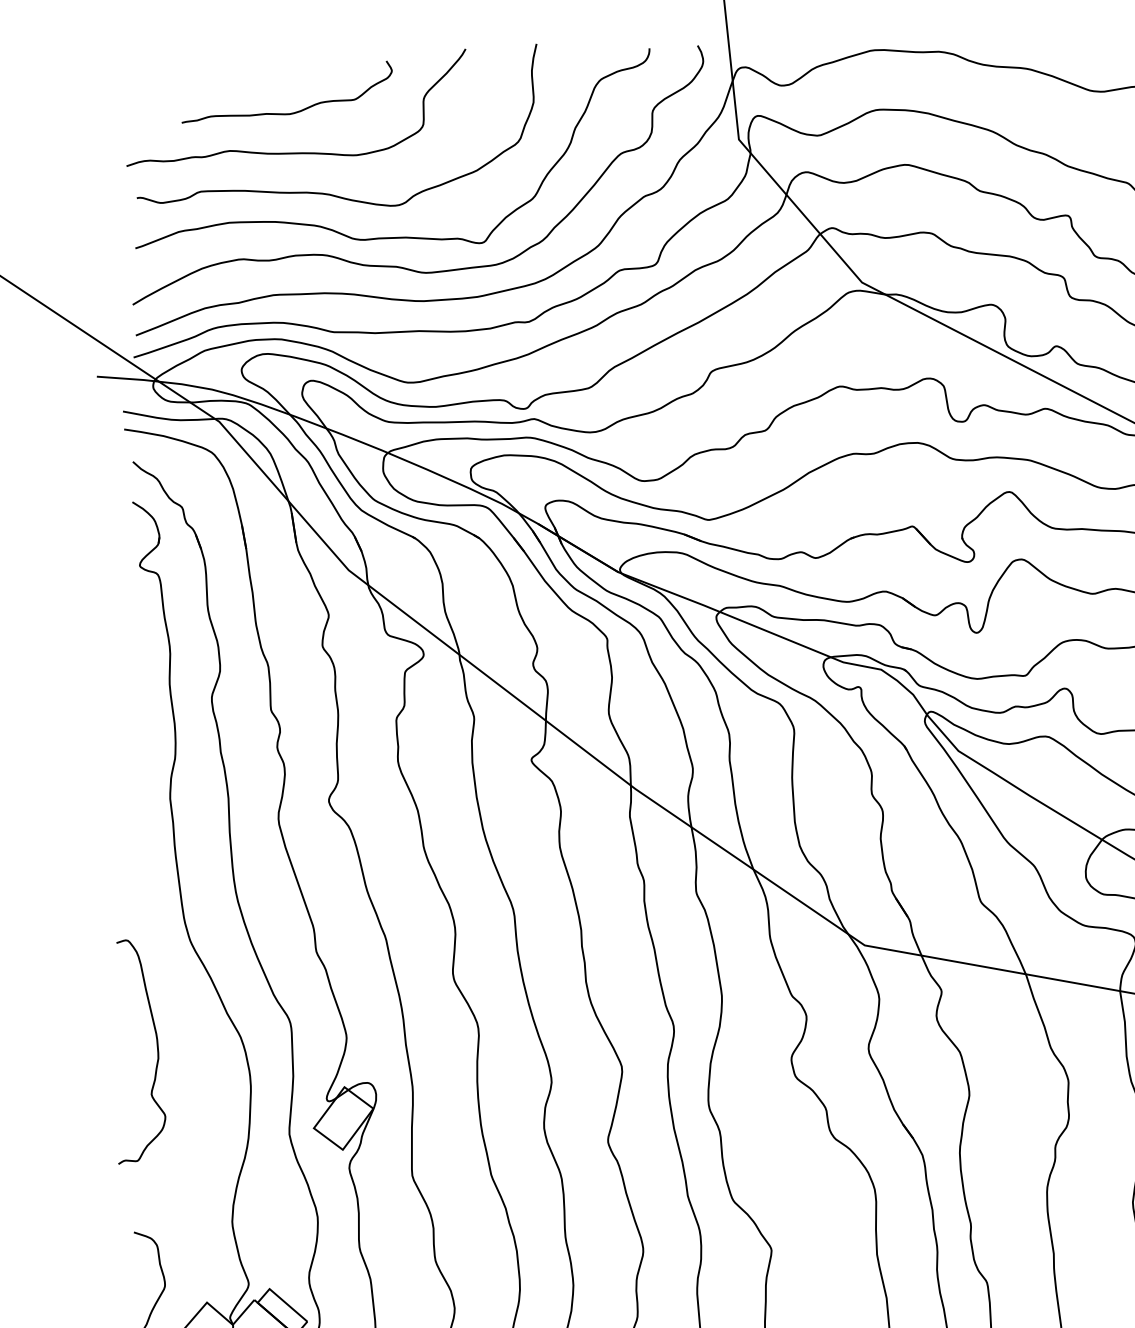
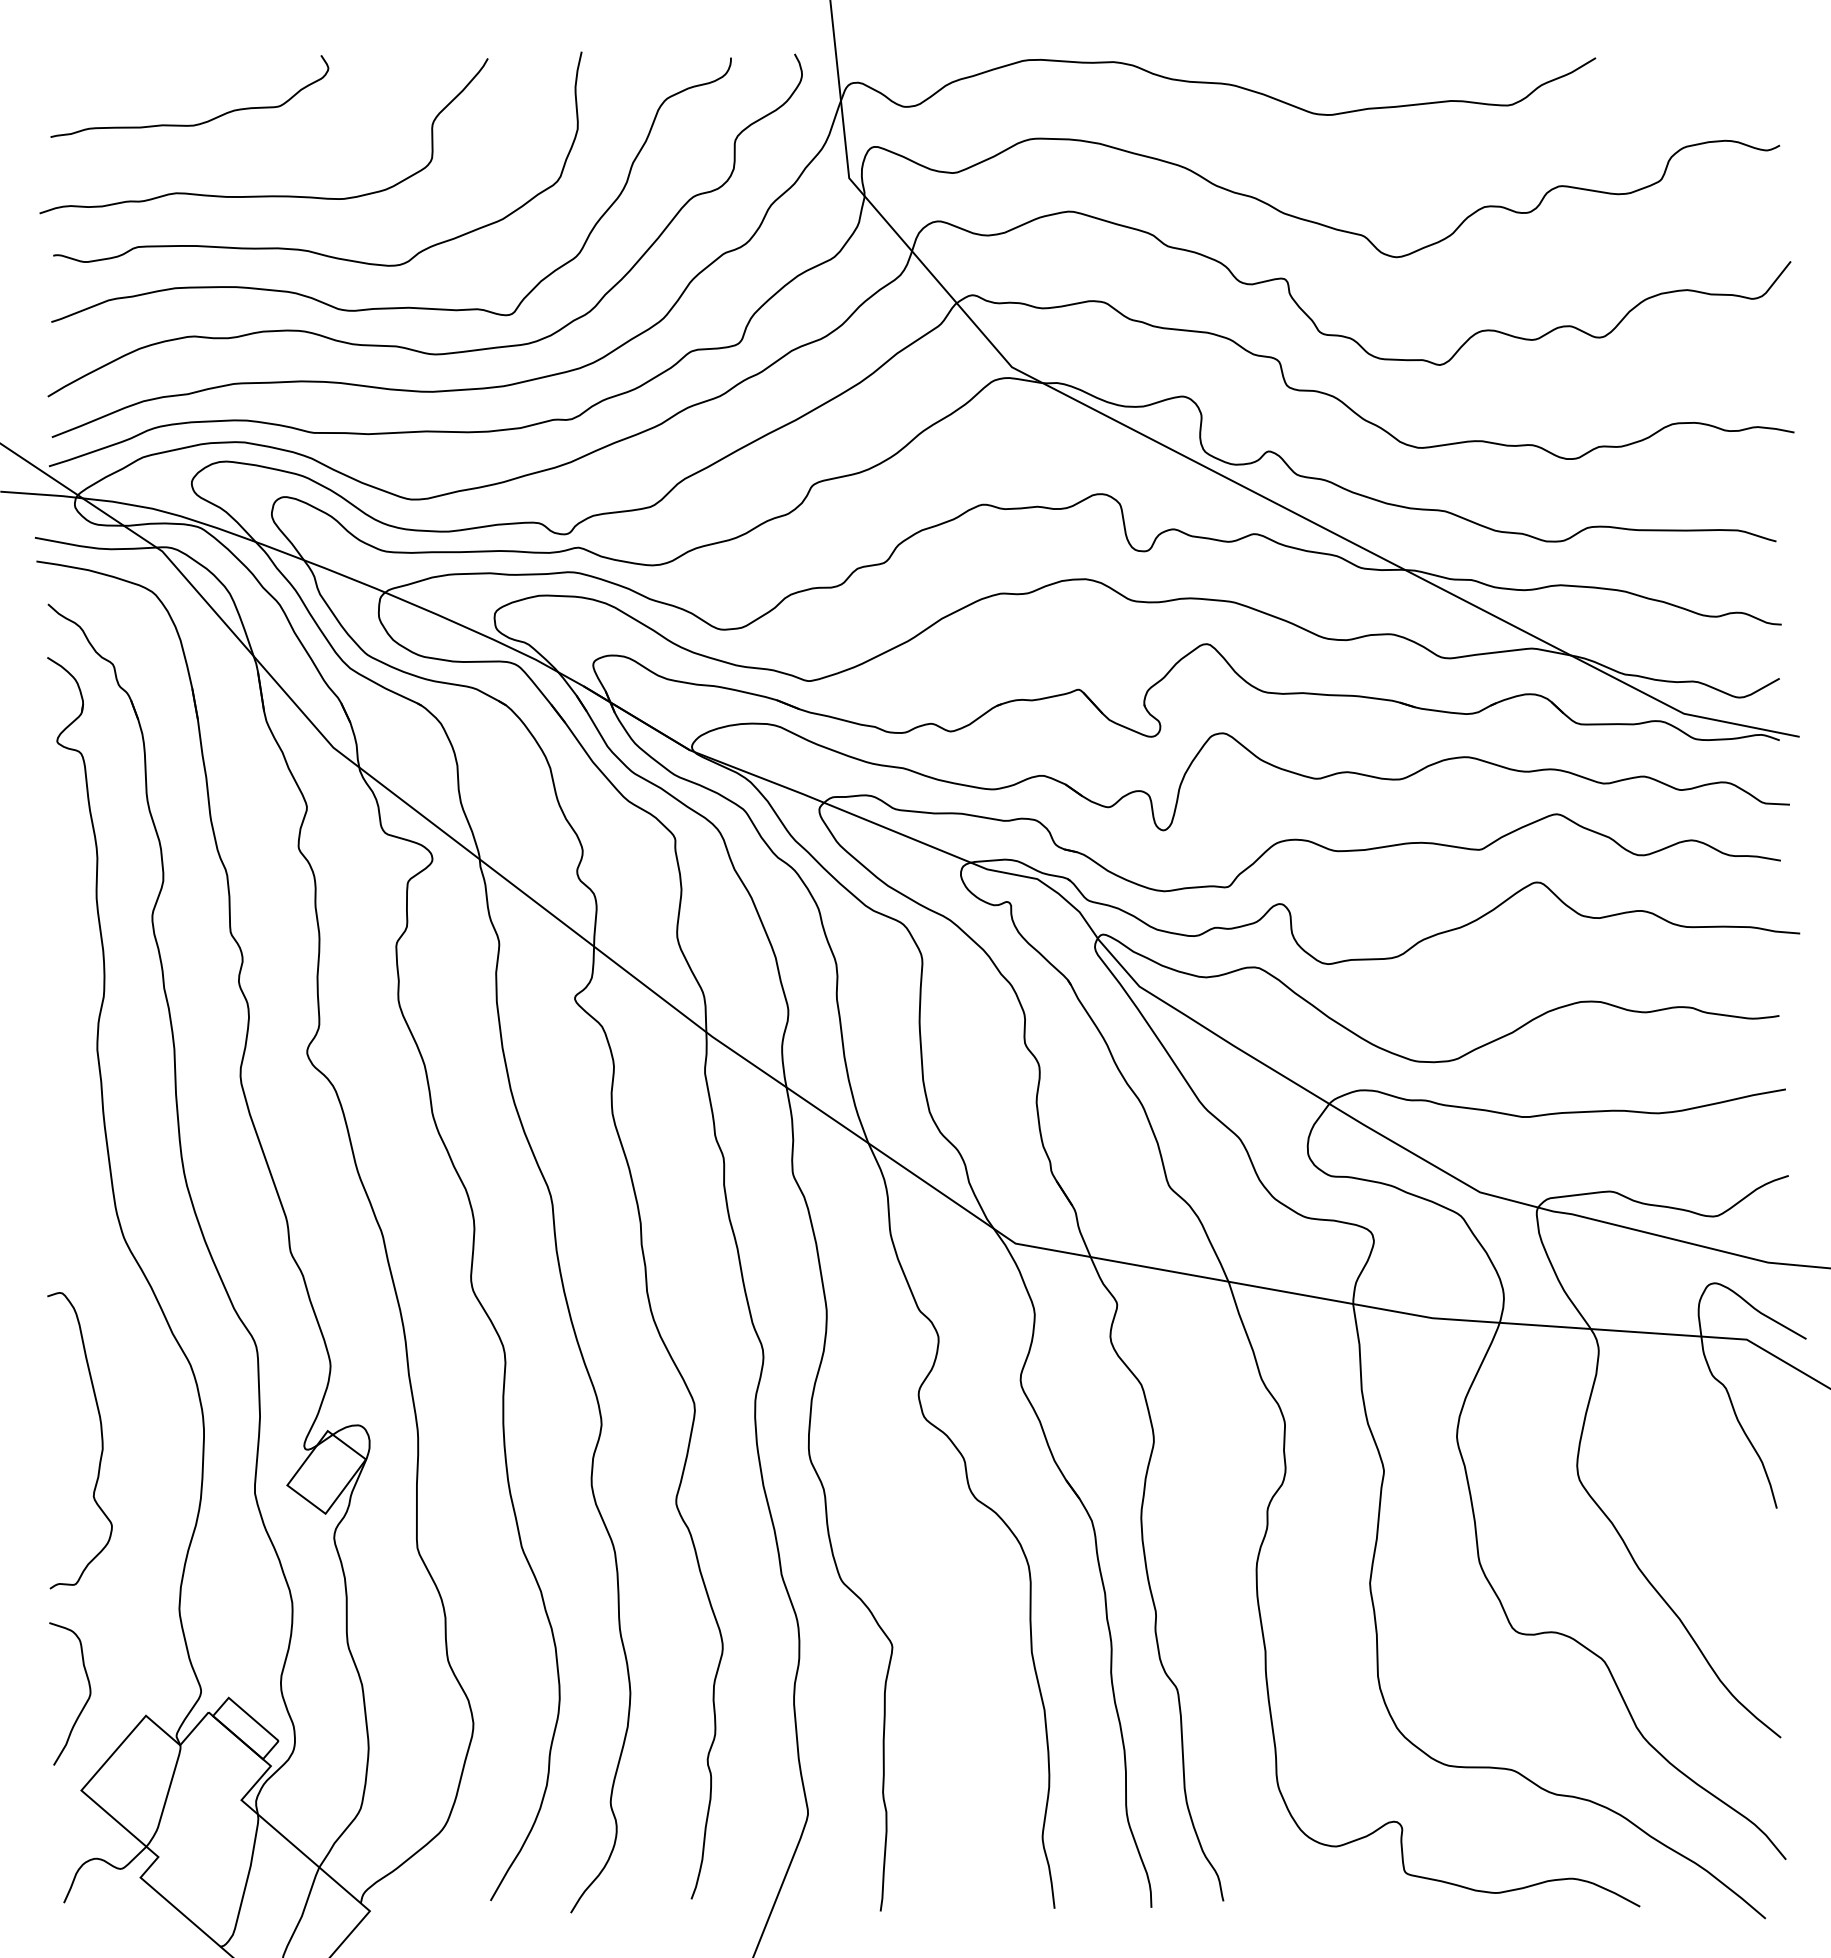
curve: (286, 113) -> (189, 124), moved
curve: (157, 1052) -> (101, 1440), moved

